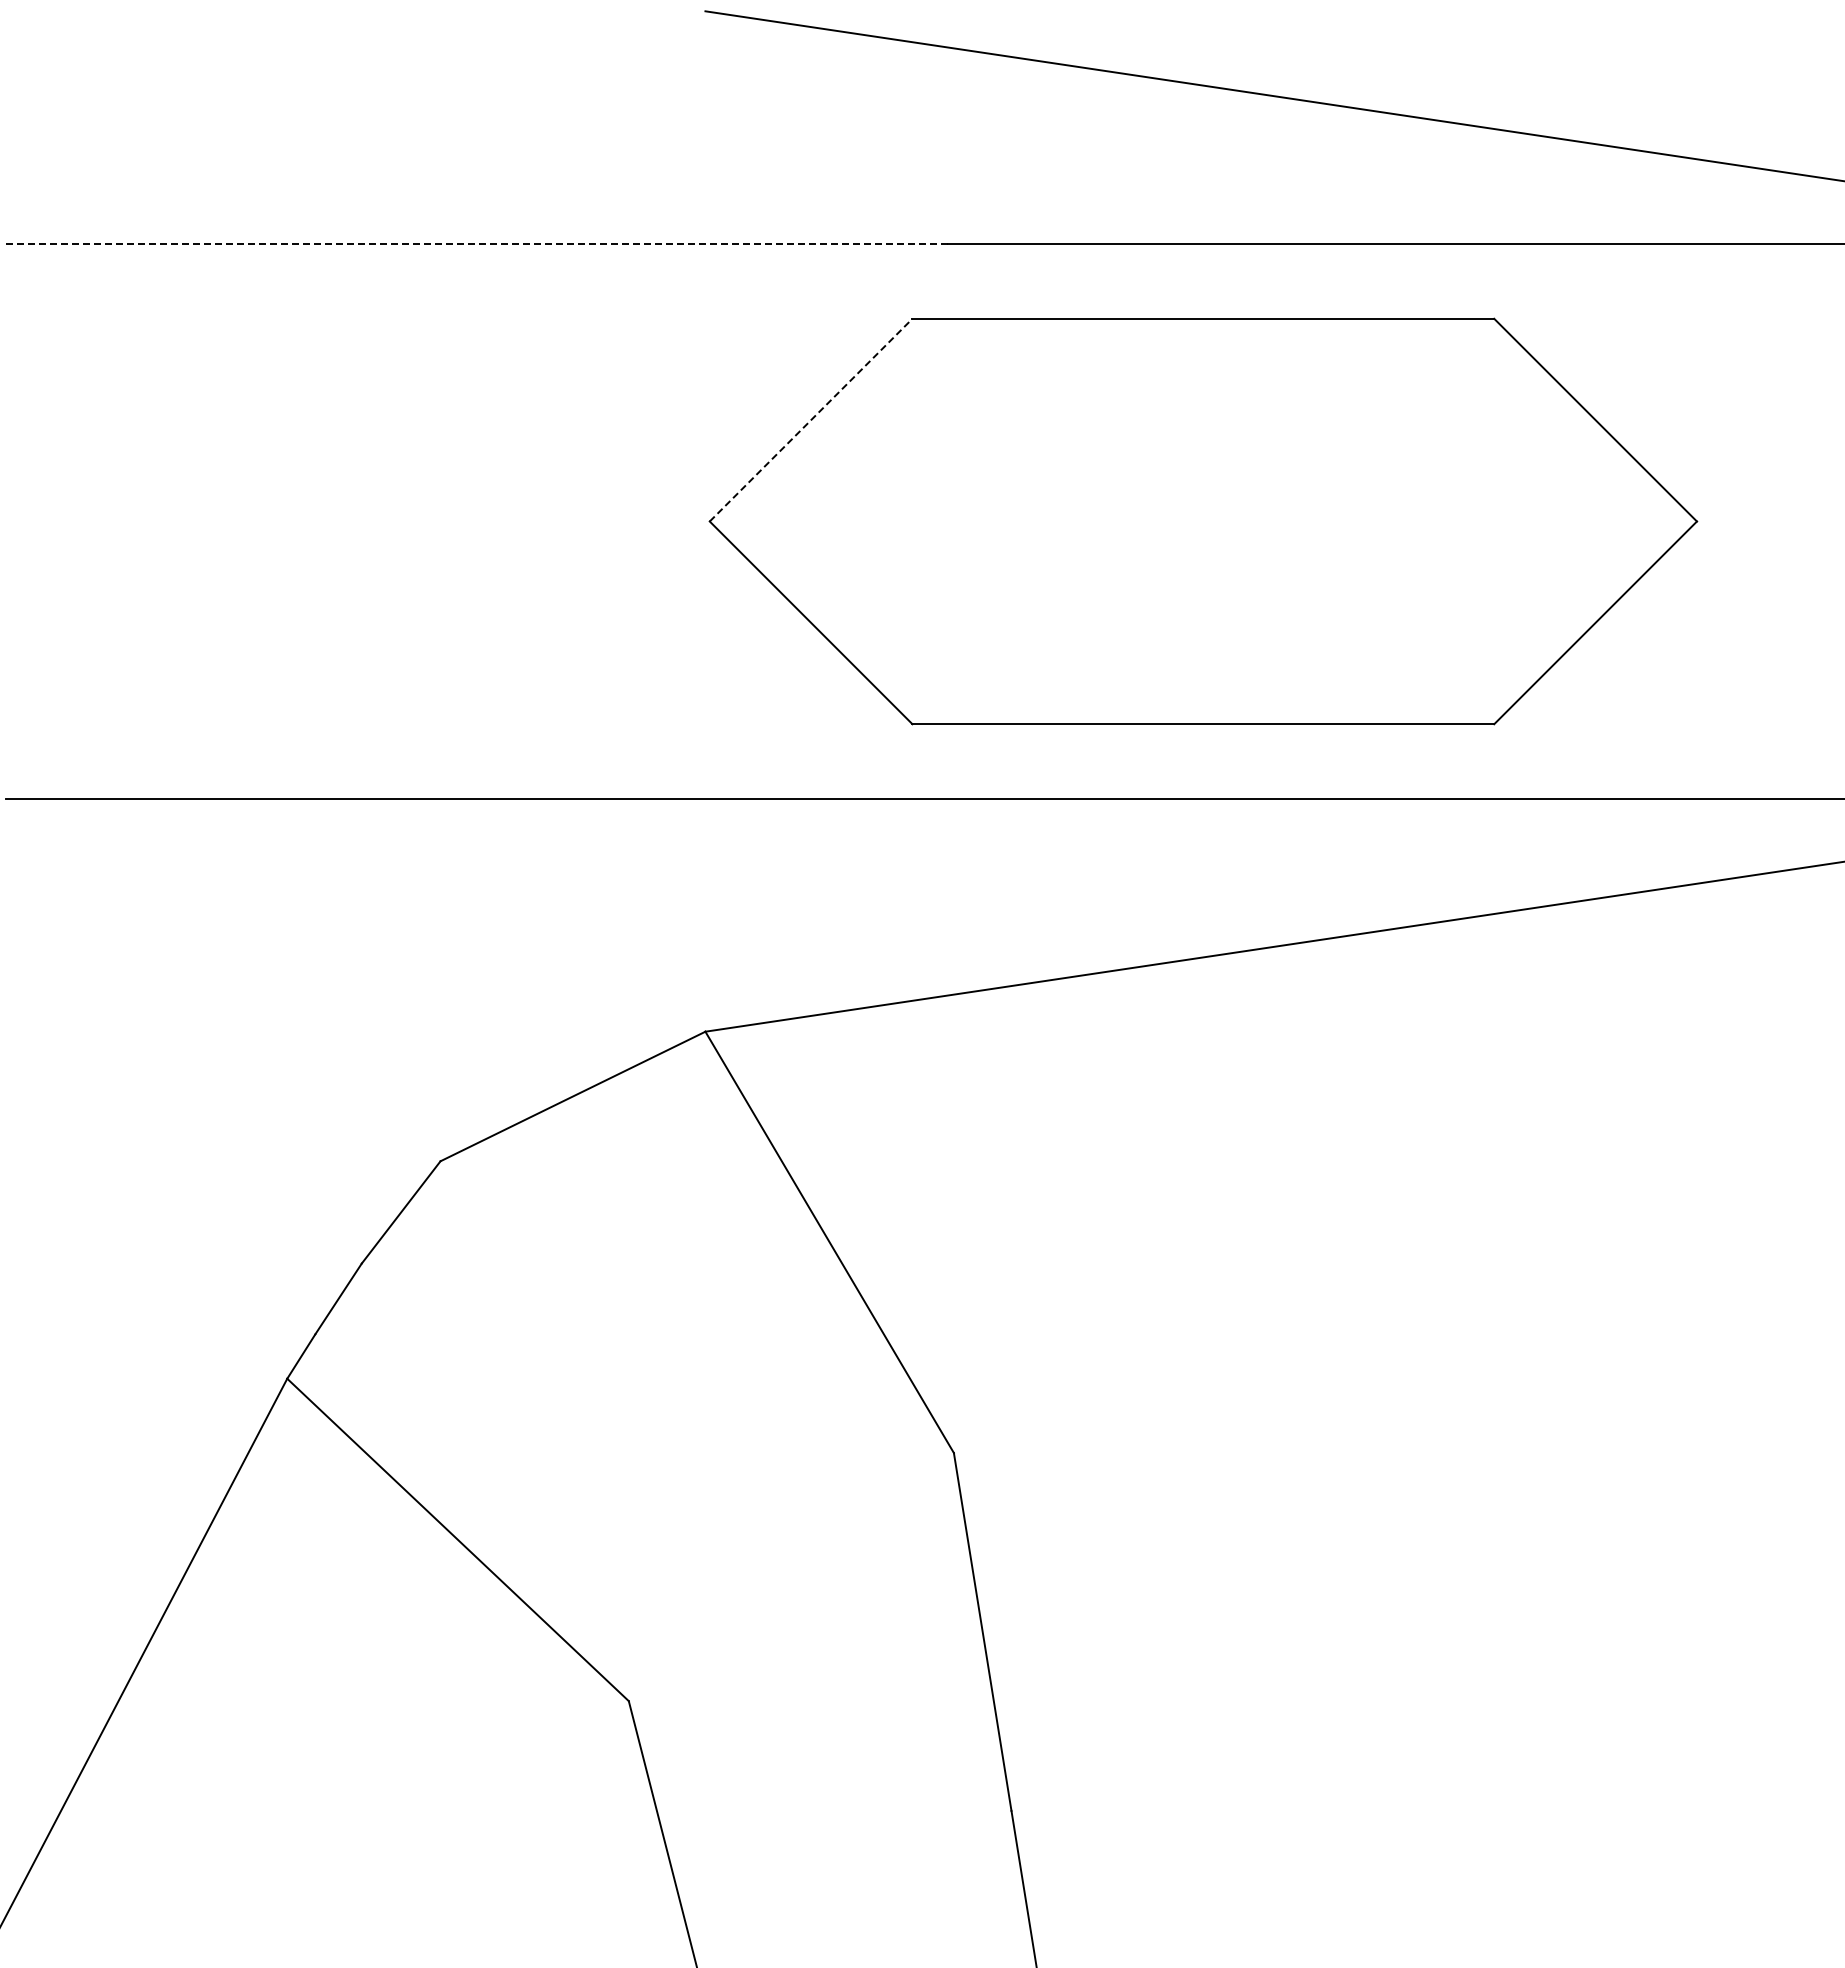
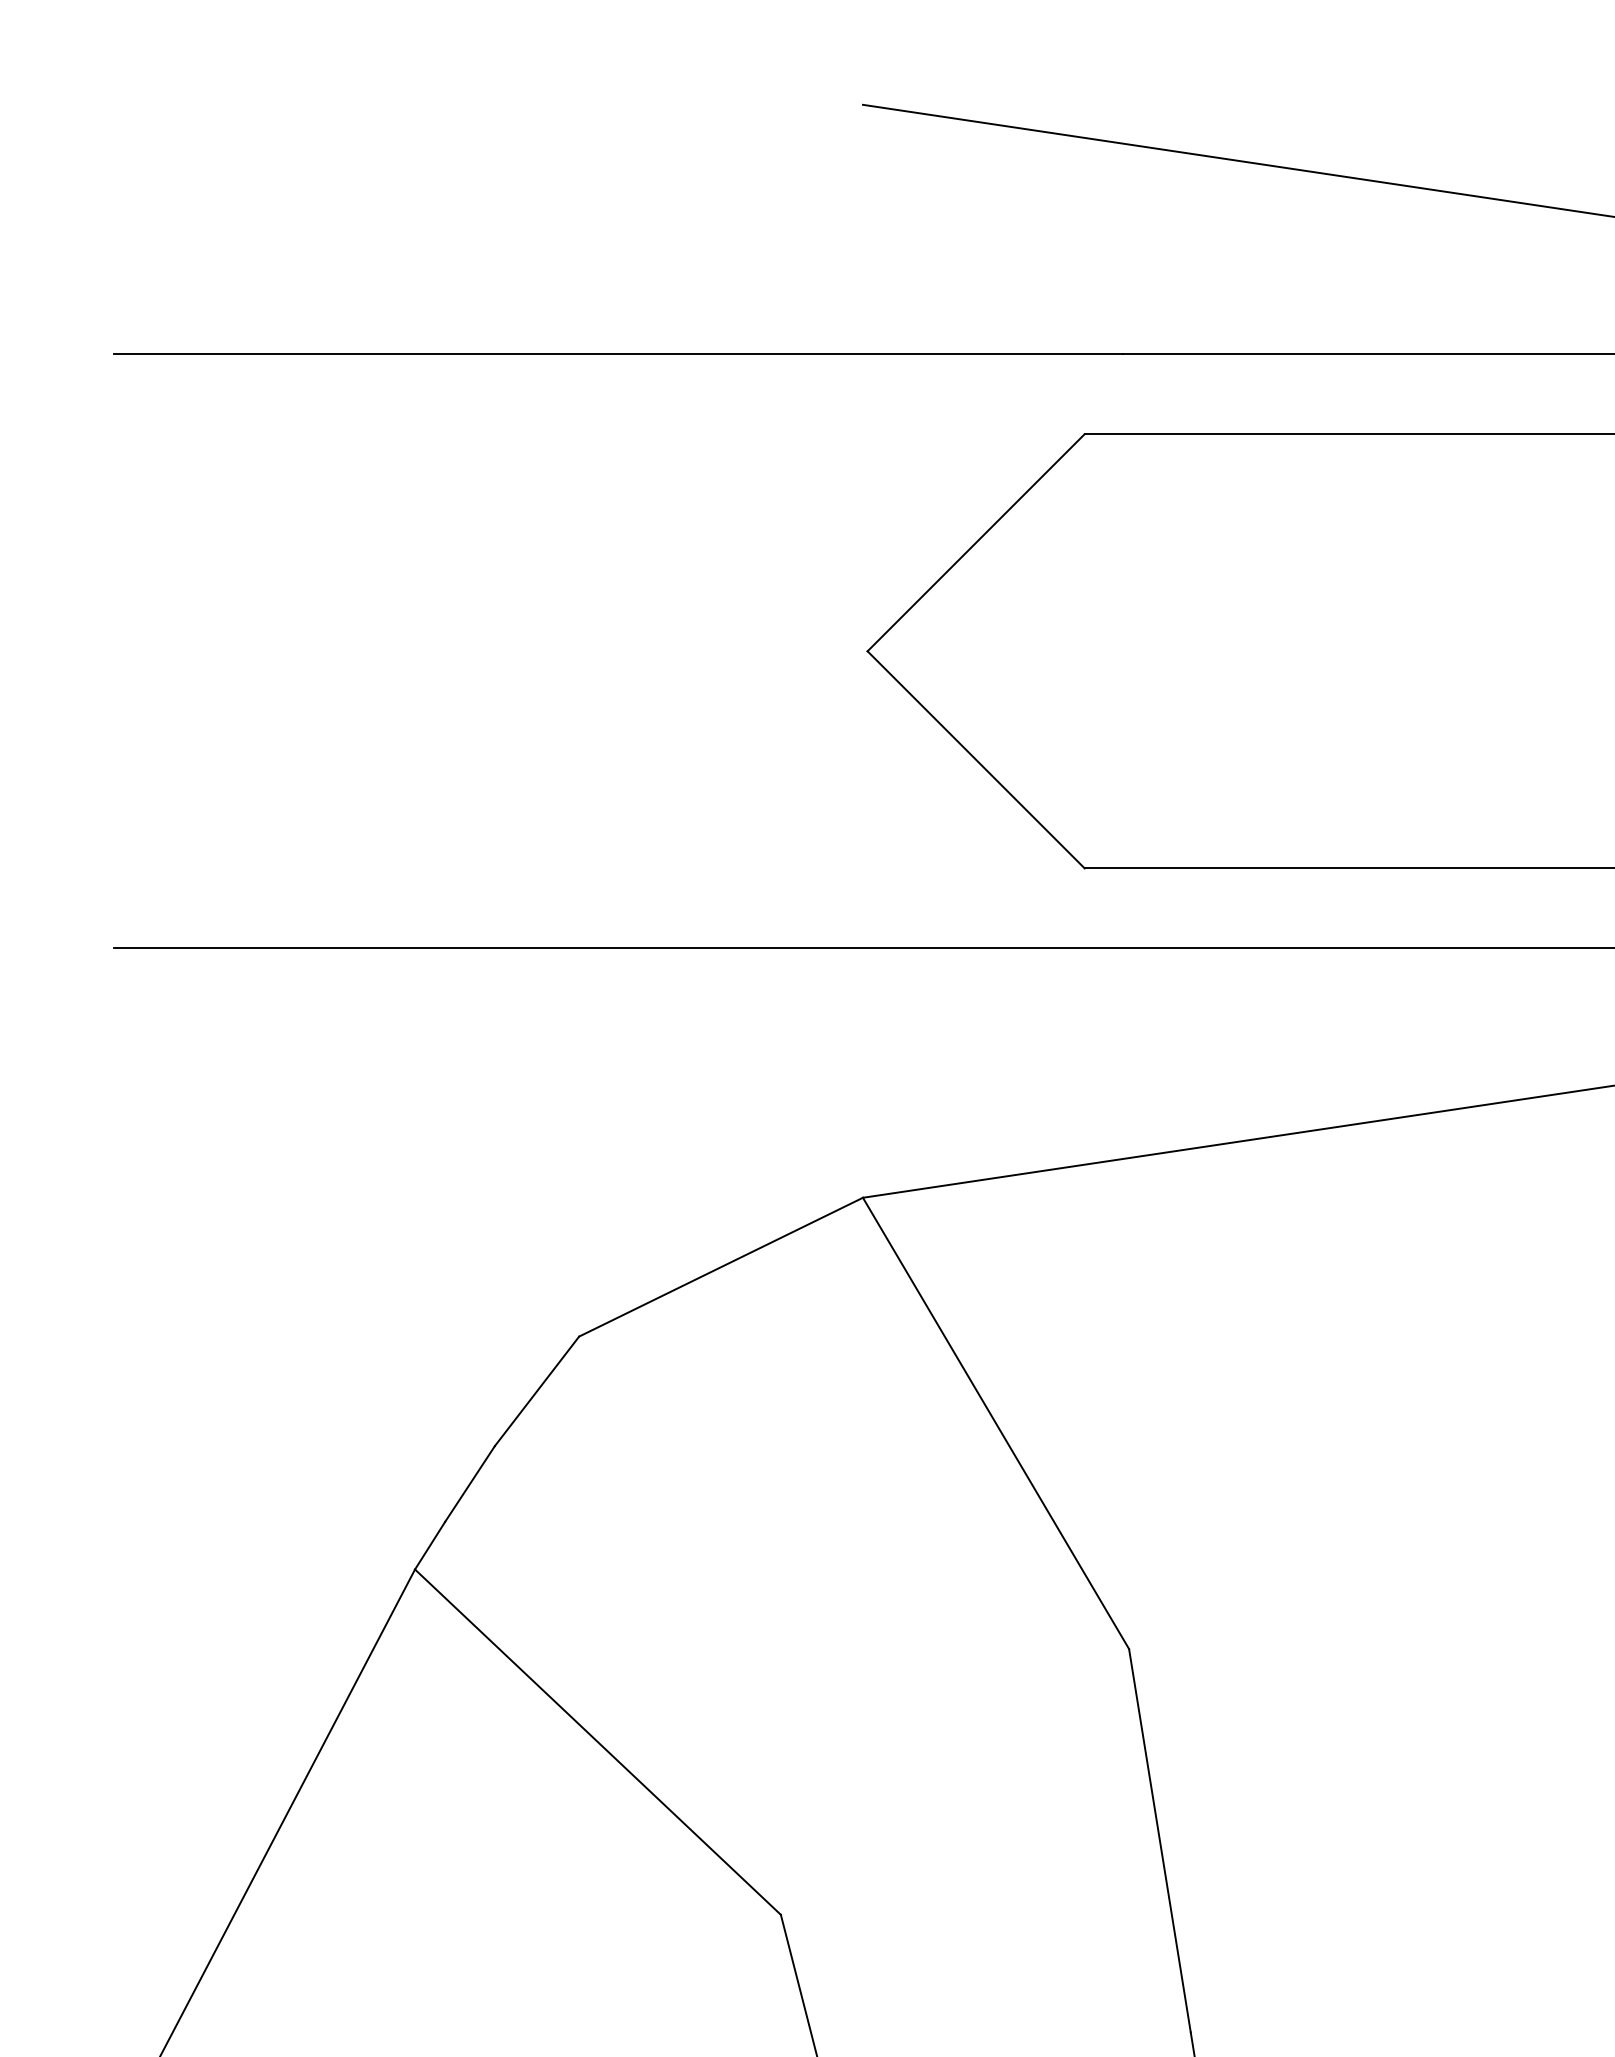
line: (477, 244) -> (618, 354), dashed -> solid
line: (811, 419) -> (976, 542), dashed -> solid

